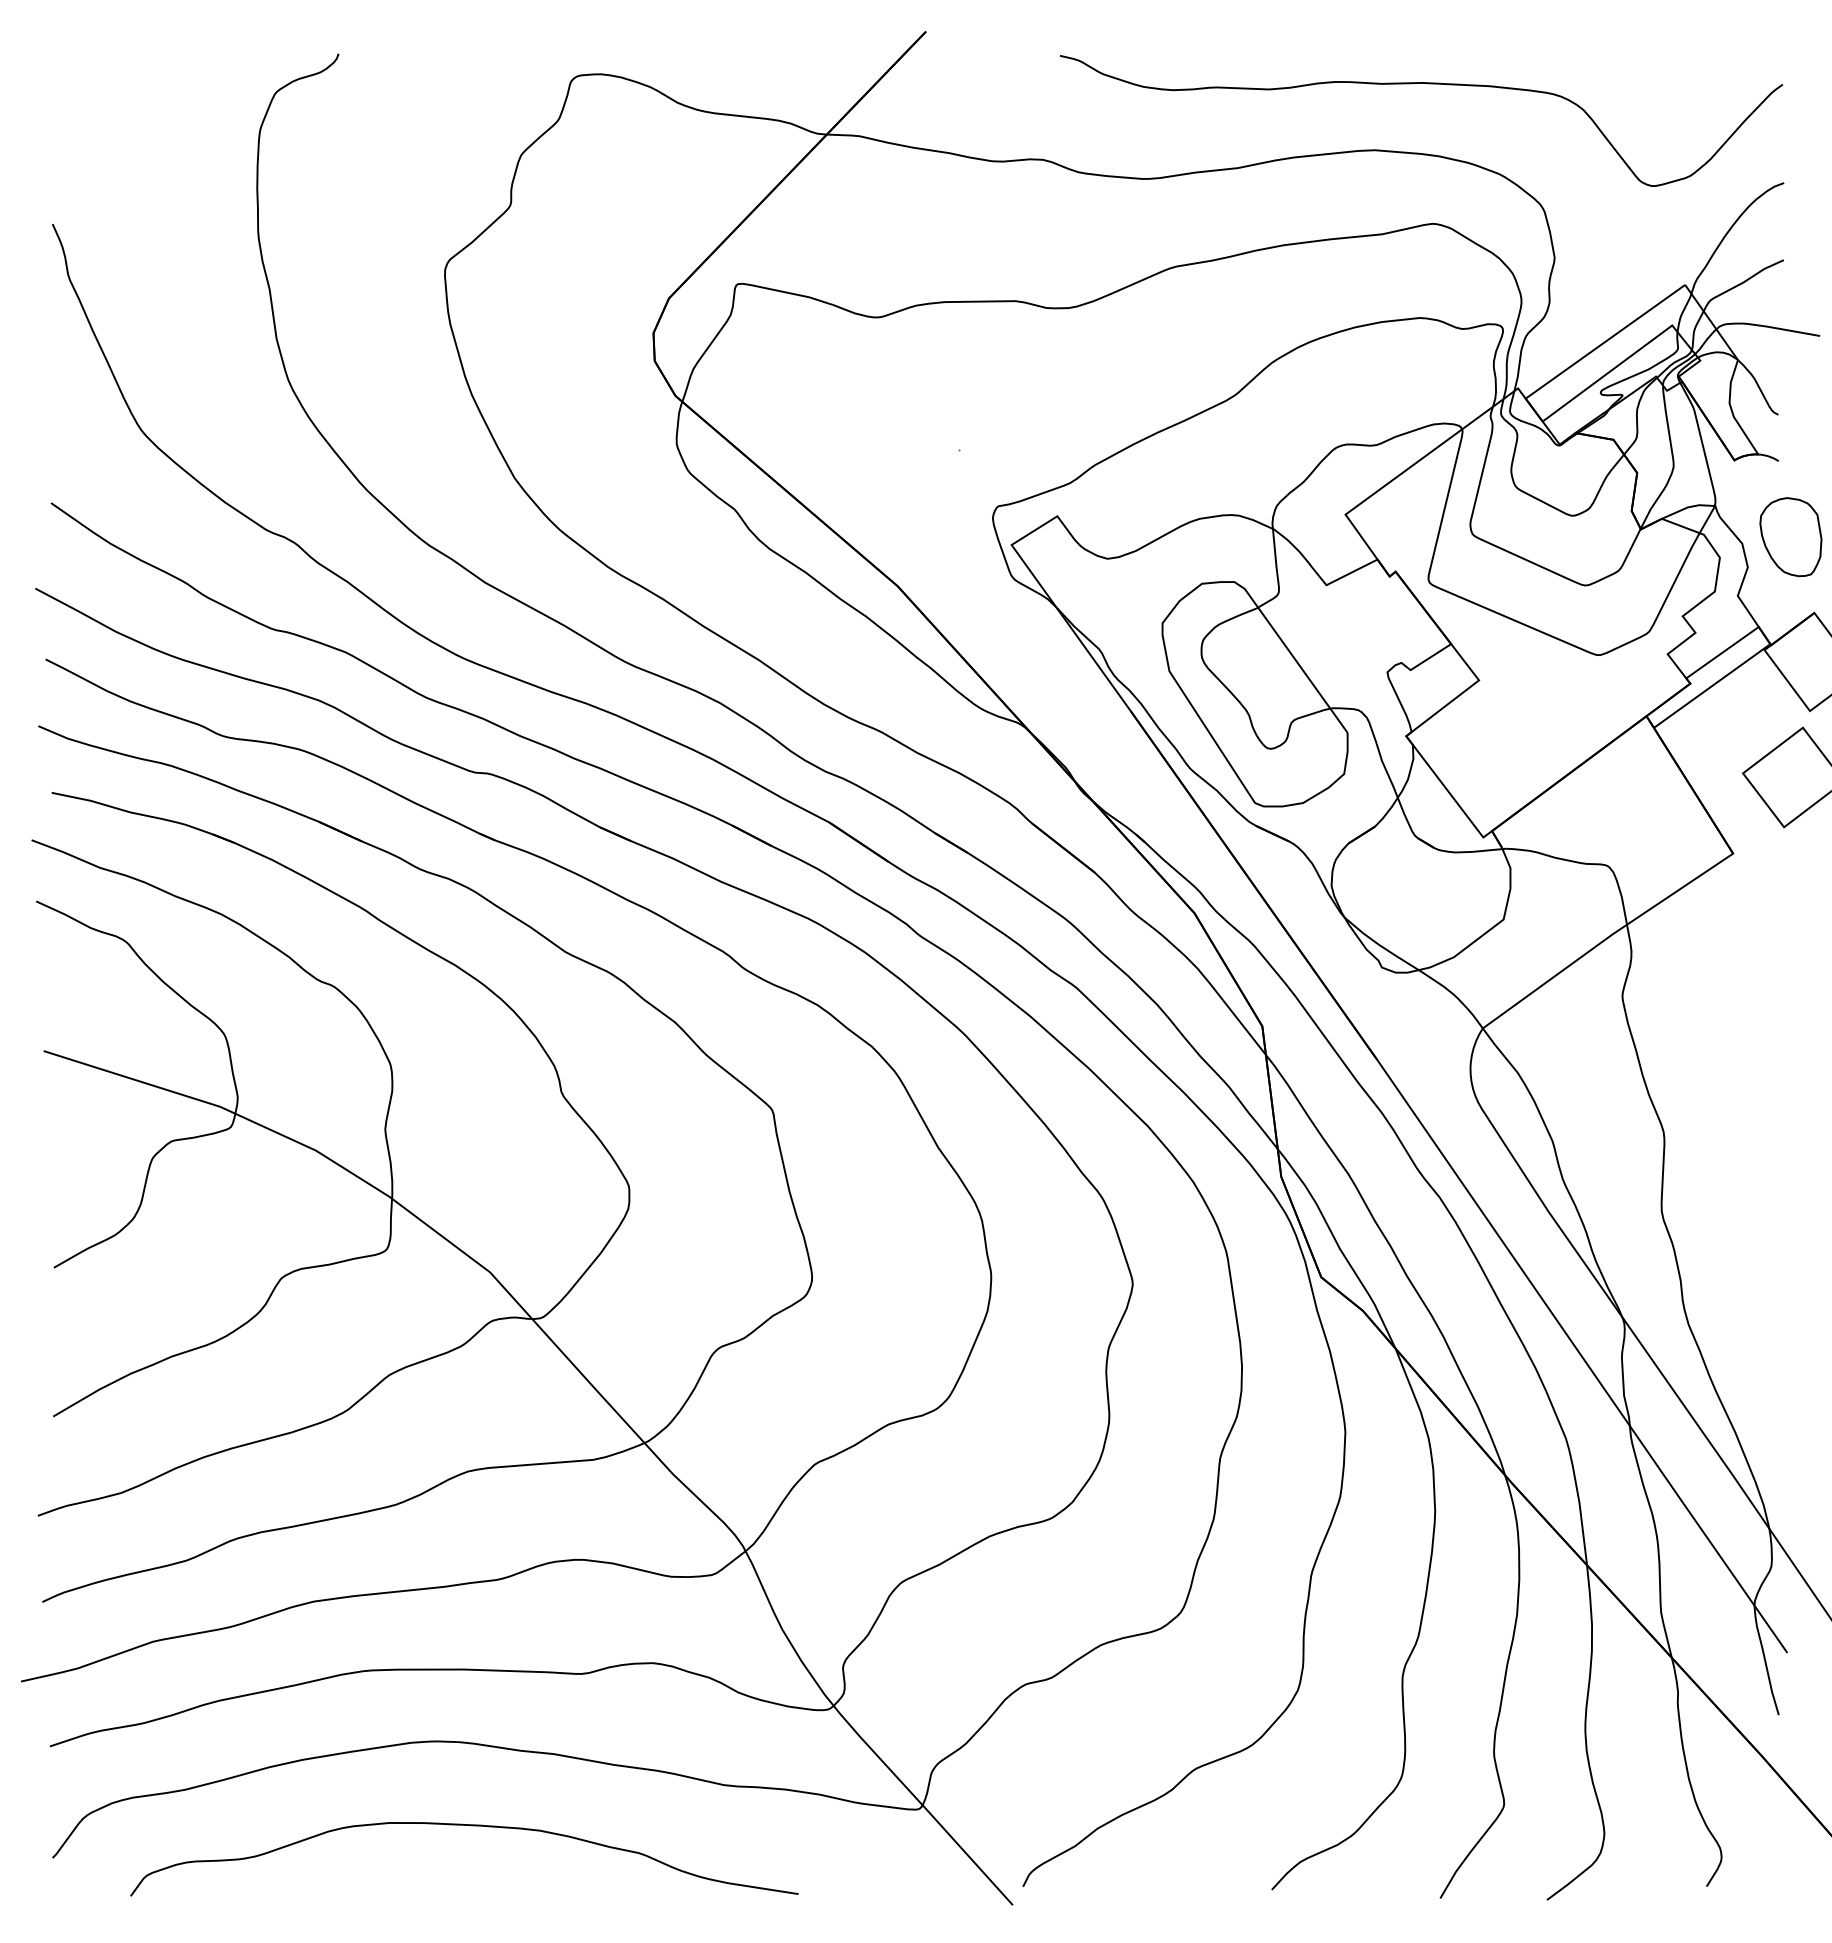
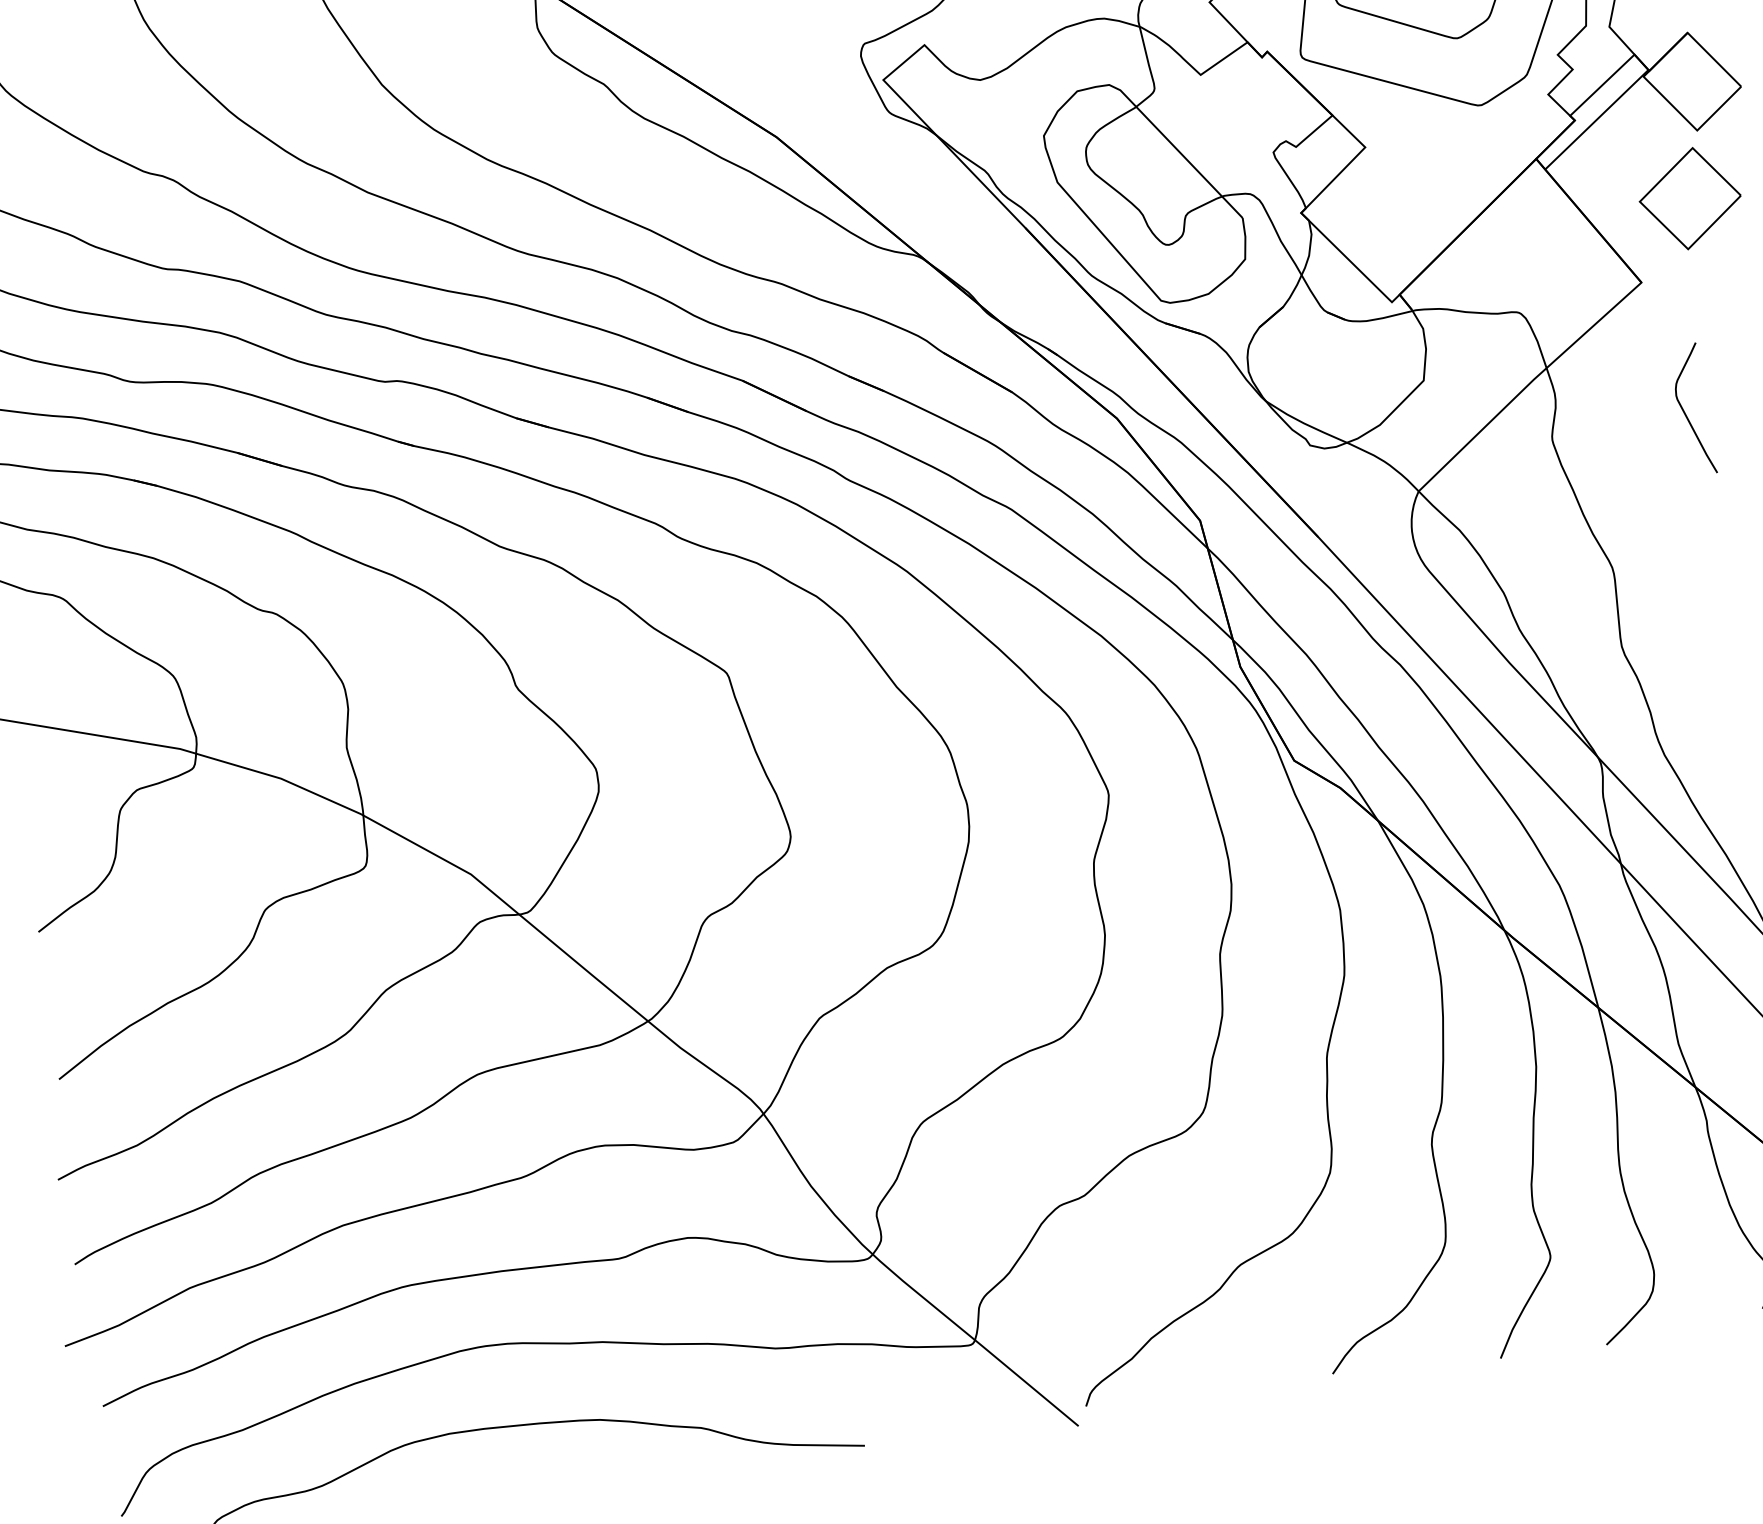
curve: (1758, 989) -> (1685, 413), added

